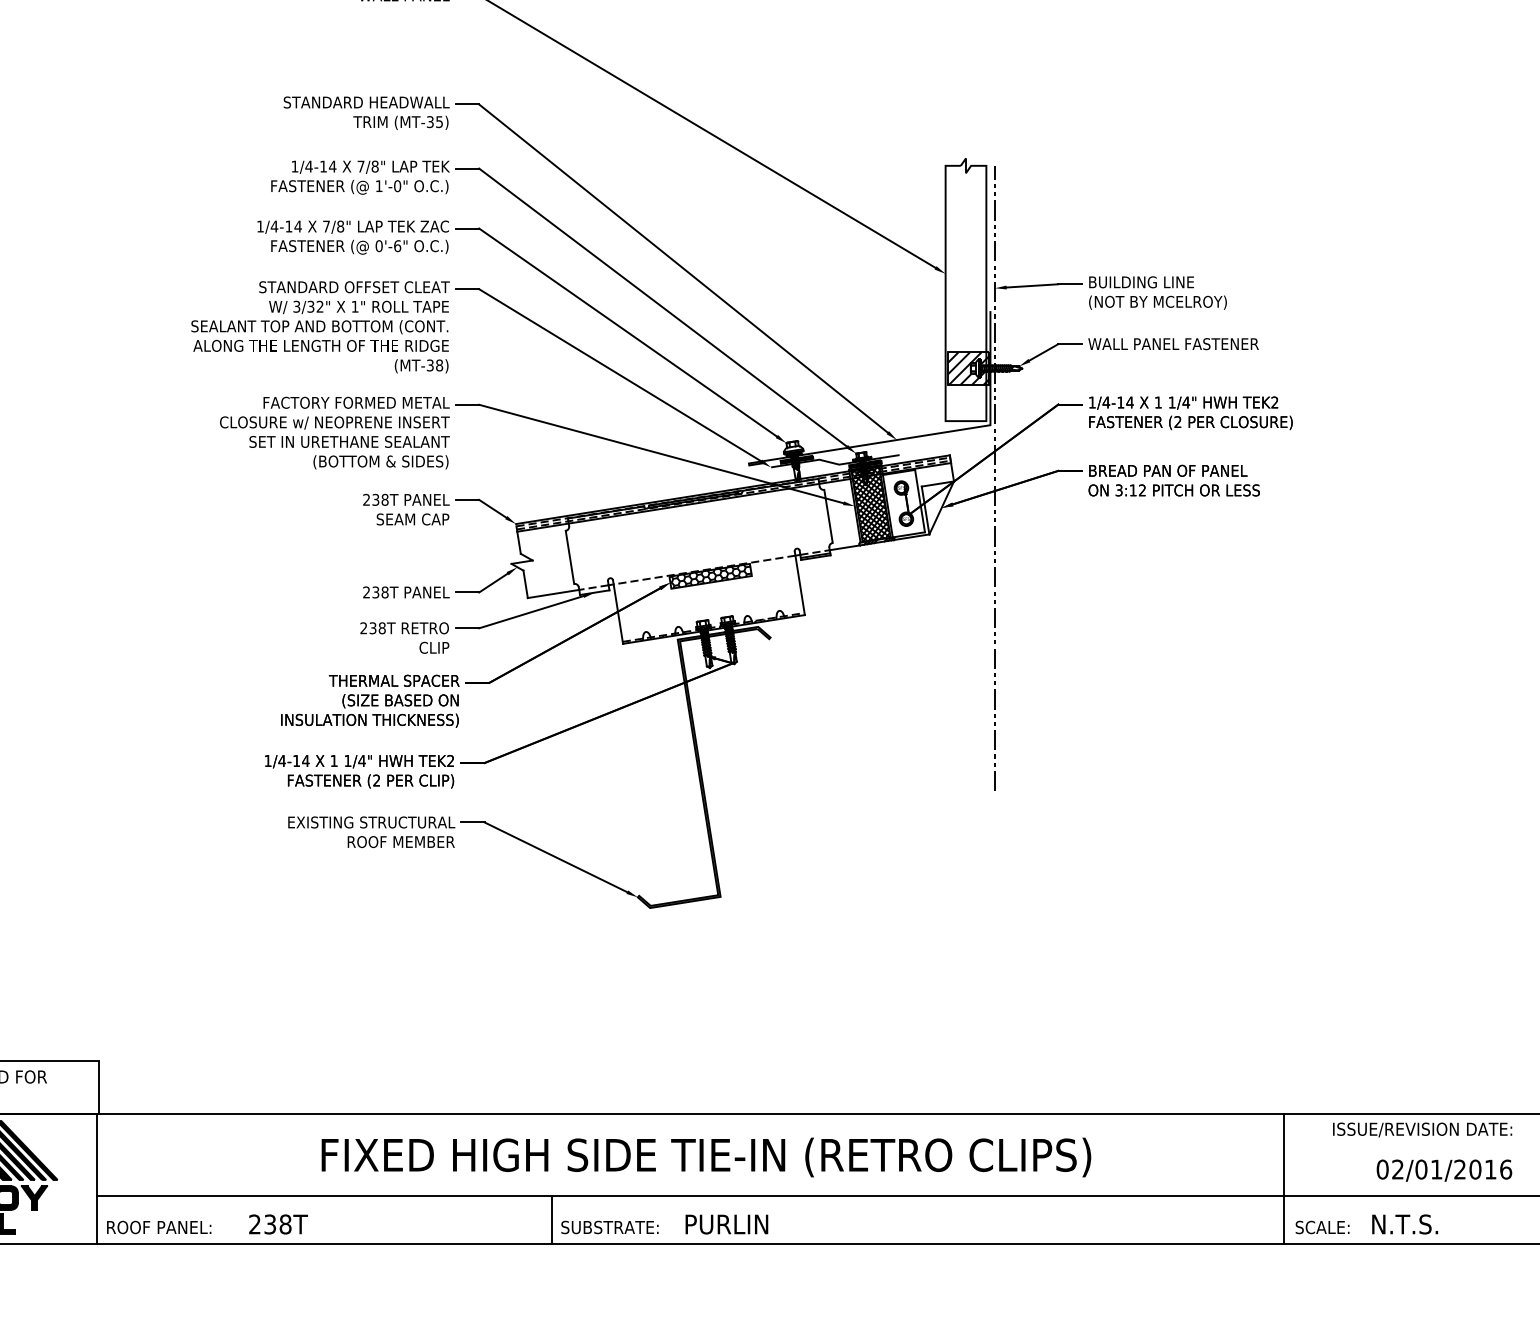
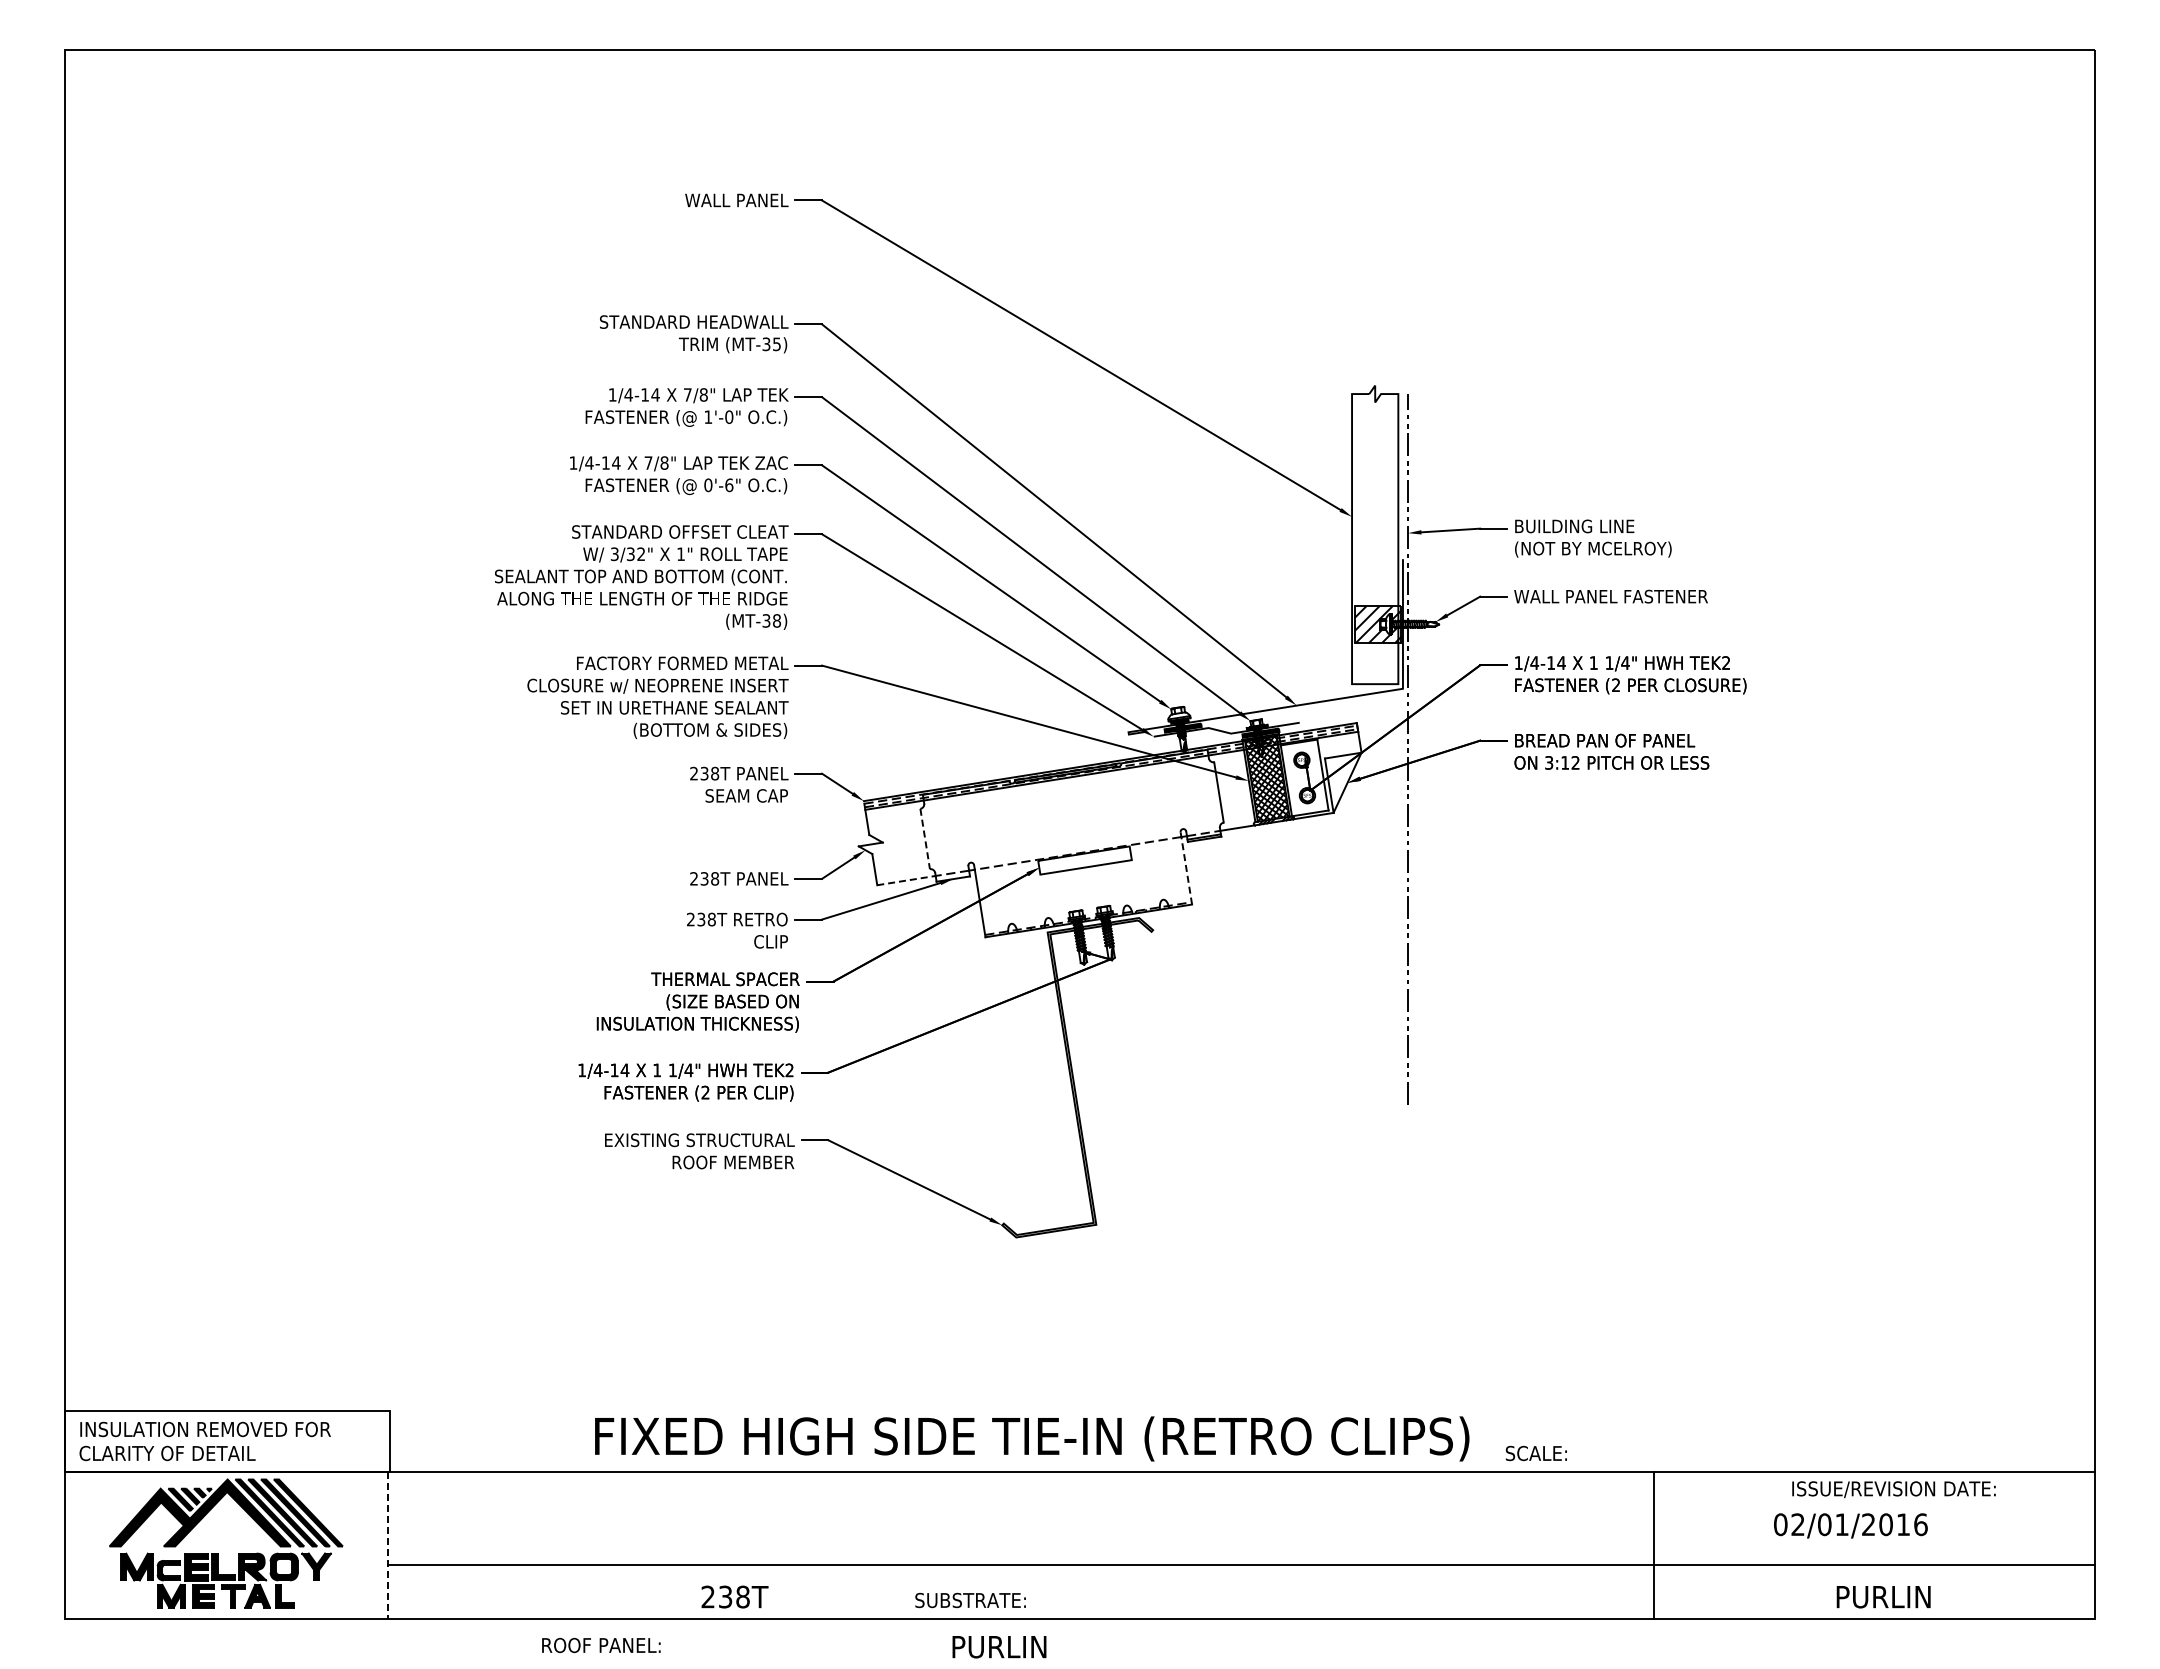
line: (570, 557) -> (925, 839), solid -> dashed
hatch: (711, 576) -> (1085, 860), removed
line: (799, 583) -> (1186, 868), solid -> dashed
line: (553, 593) -> (906, 880), solid -> dashed
text: (706, 1157) -> (1032, 1438), moved
text: (1444, 1170) -> (1850, 1525), moved
line: (1283, 1178) -> (1653, 1544), moved
line: (96, 1179) -> (387, 1545), solid -> dashed
line: (551, 1219) -> (904, 1591), removed
text: (278, 1223) -> (734, 1596), moved
text: (1414, 1223) -> (1884, 1596), N.T.S. -> PURLIN
text: (726, 1224) -> (999, 1647), moved
text: (159, 1227) -> (601, 1645), moved
text: (1321, 1227) -> (1535, 1453), moved

